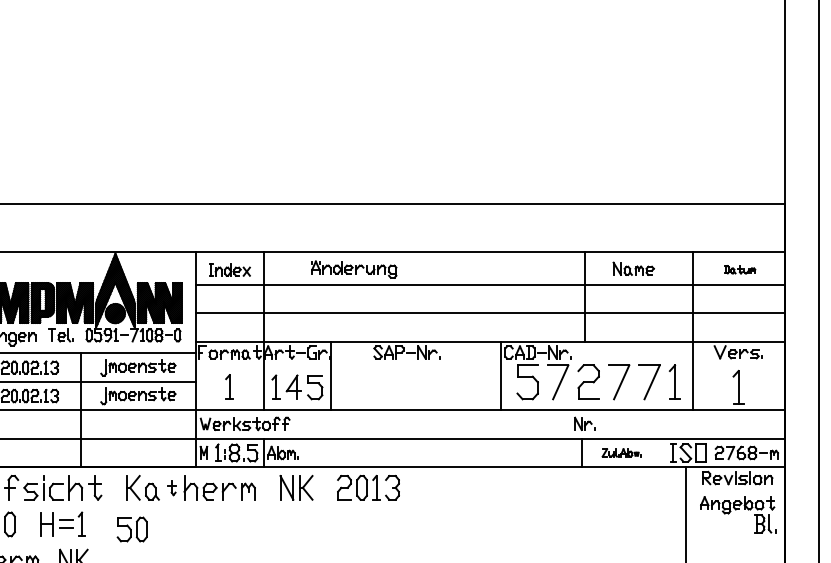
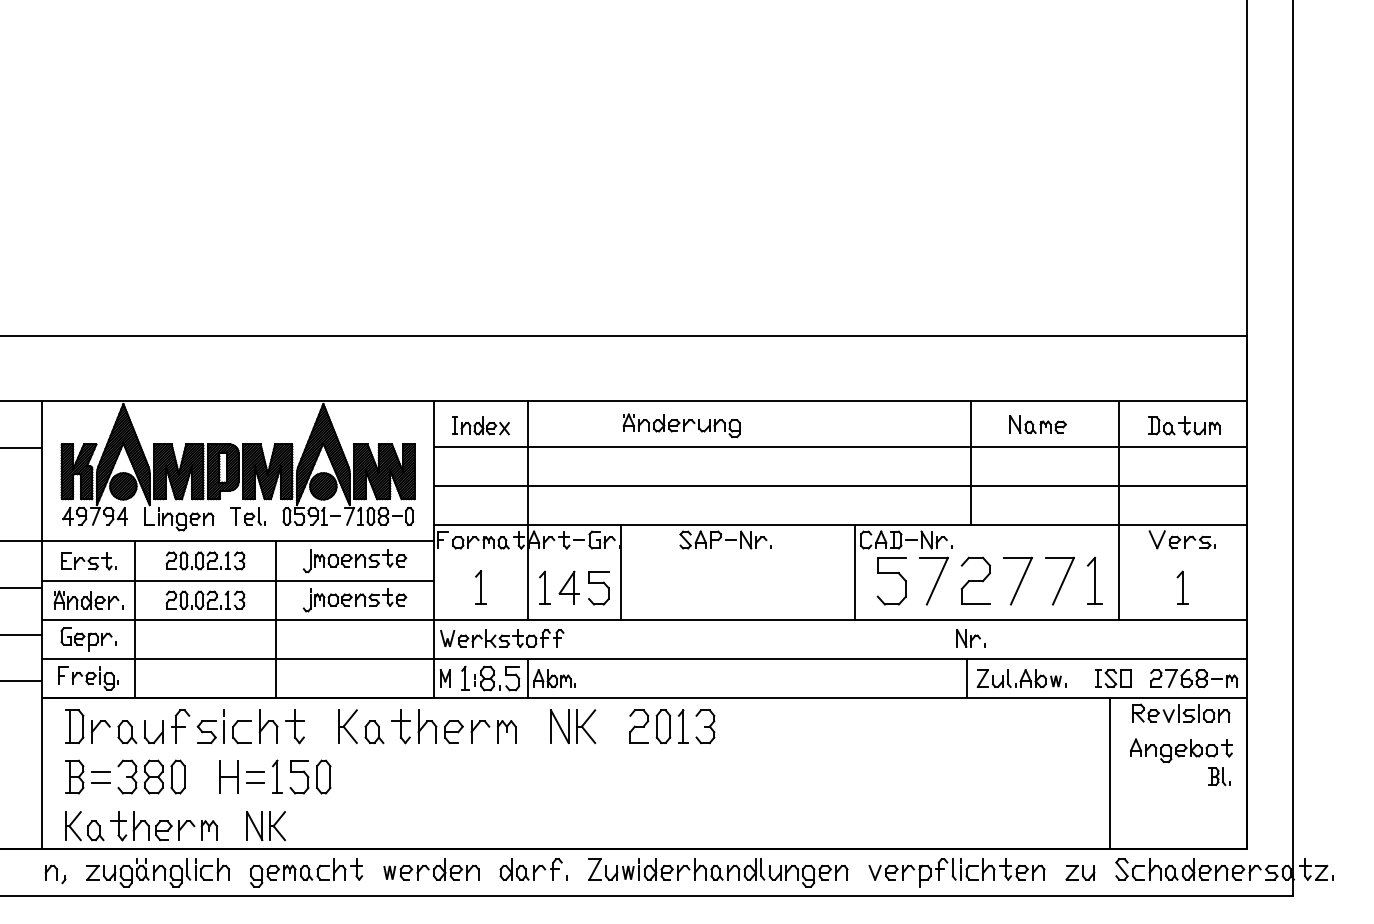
part: (354, 269) -> (681, 425), moved
part: (739, 269) -> (1184, 425), size x1.67
part: (738, 386) -> (1182, 587), size x0.71
part: (621, 452) -> (1021, 678), size x1.67
part: (688, 452) -> (1113, 678), size x0.71
part: (171, 487) -> (400, 726), size x1.67
part: (765, 524) -> (1219, 776), size x0.71
part: (132, 529) -> (310, 776), moved

